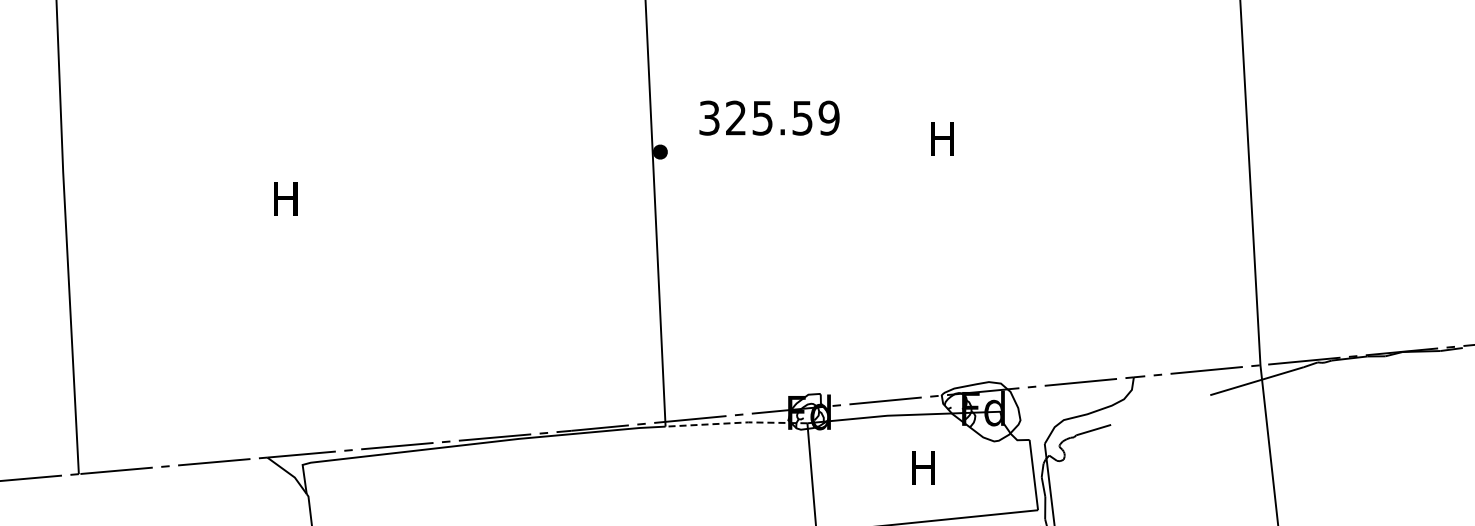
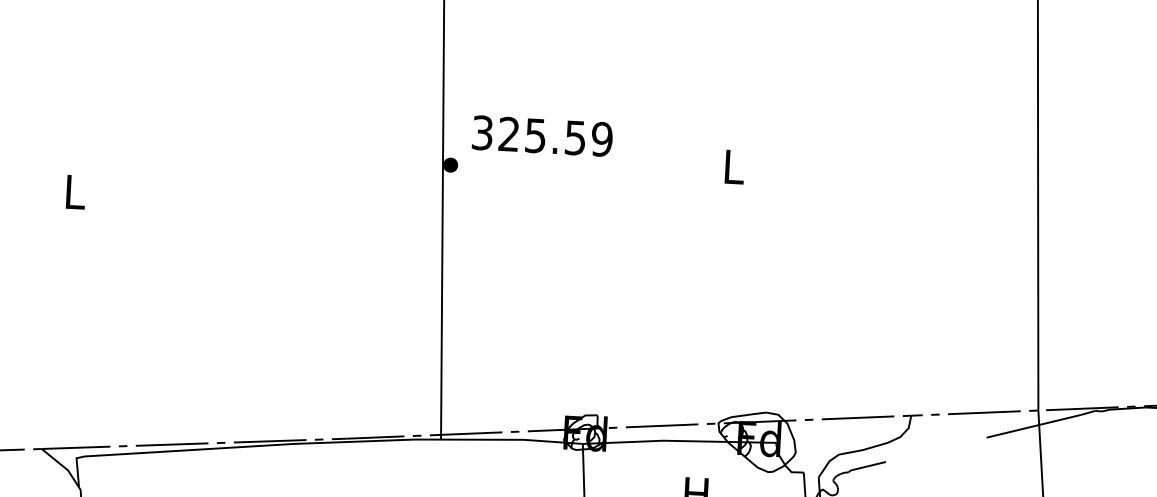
text: (769, 117) -> (542, 135), moved
text: (942, 138) -> (733, 166), H -> L
text: (285, 198) -> (73, 191), H -> L
line: (737, 422) -> (513, 439), dashed -> solid

